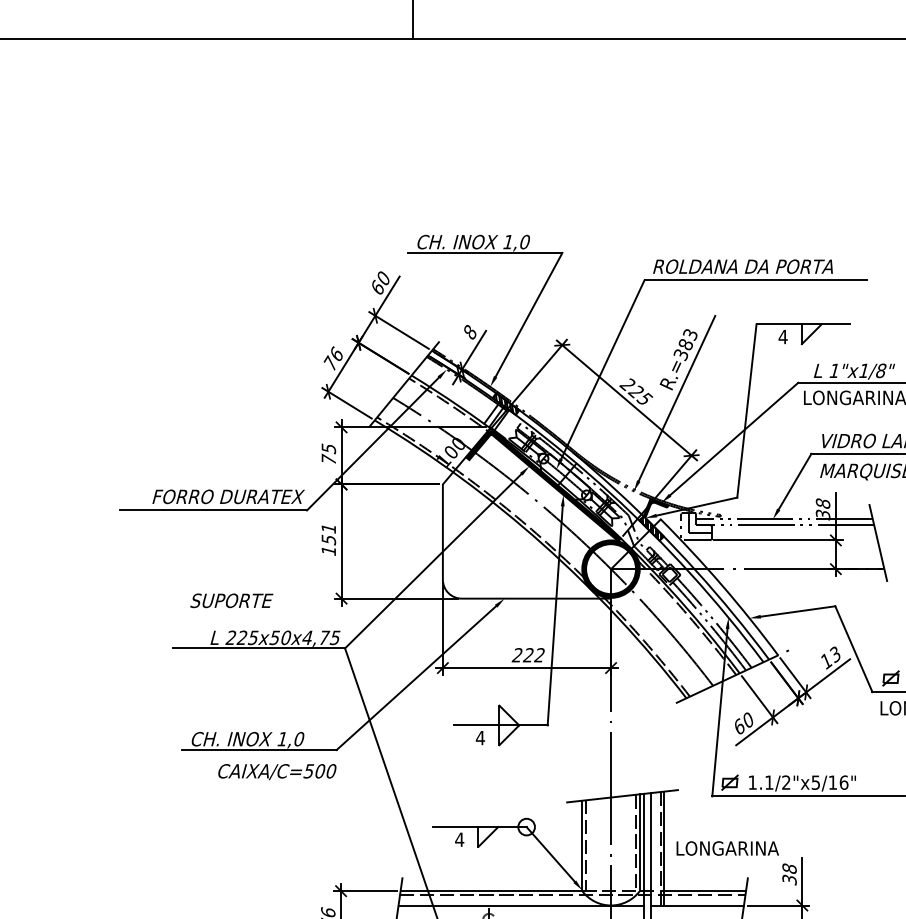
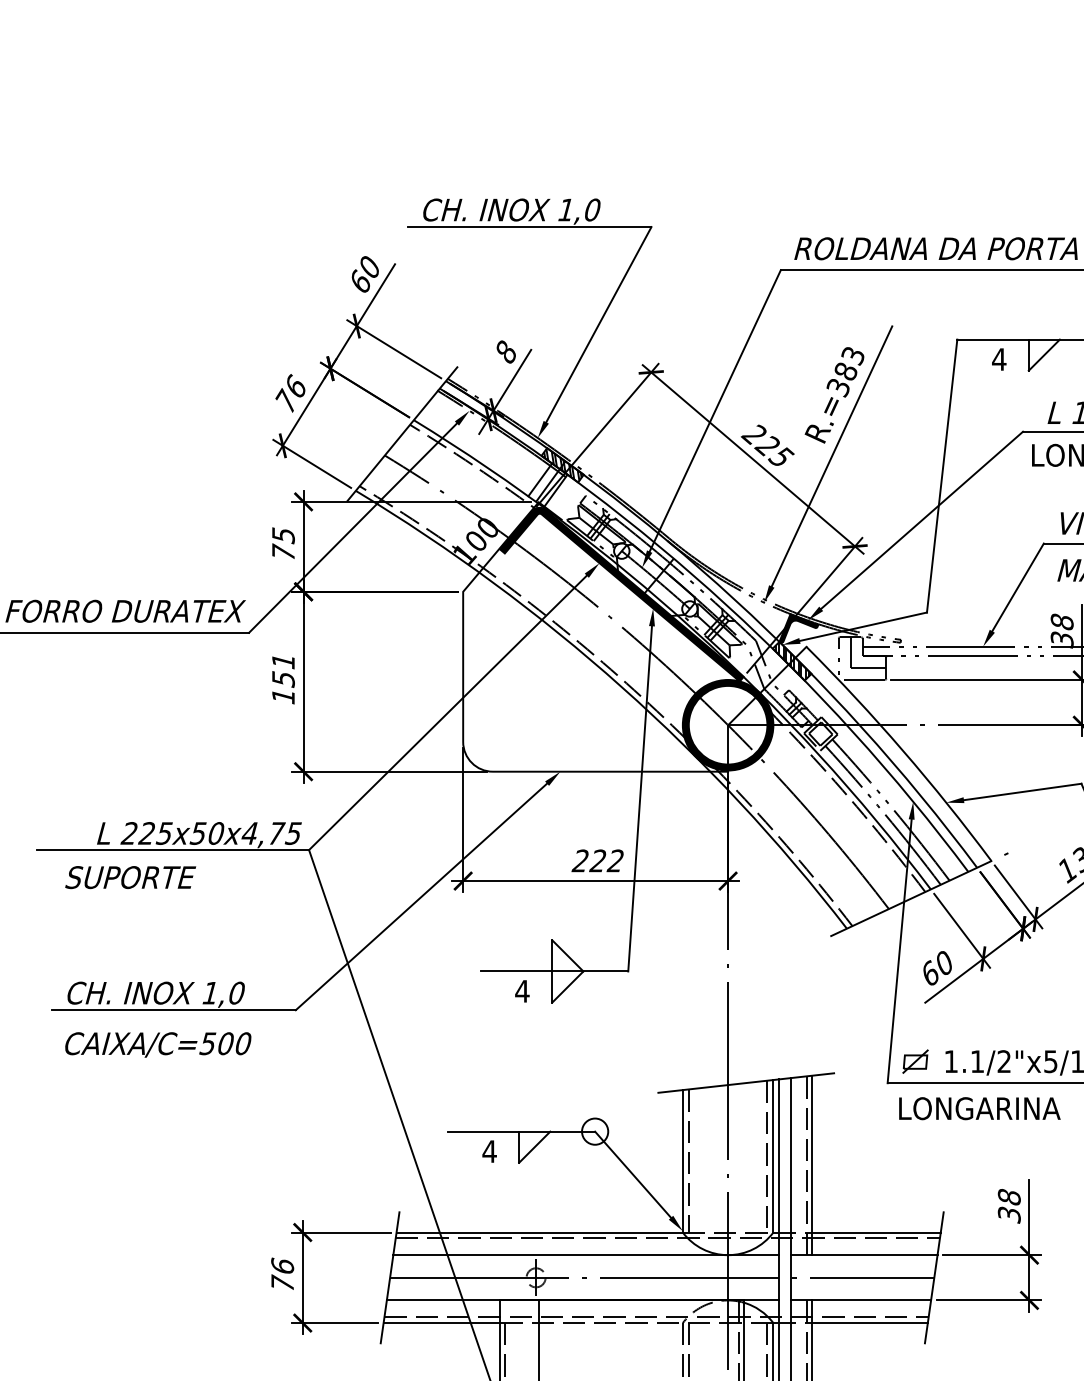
text: (231, 600) -> (130, 877), moved
text: (277, 772) -> (158, 1045), moved
text: (727, 848) -> (979, 1108), moved

